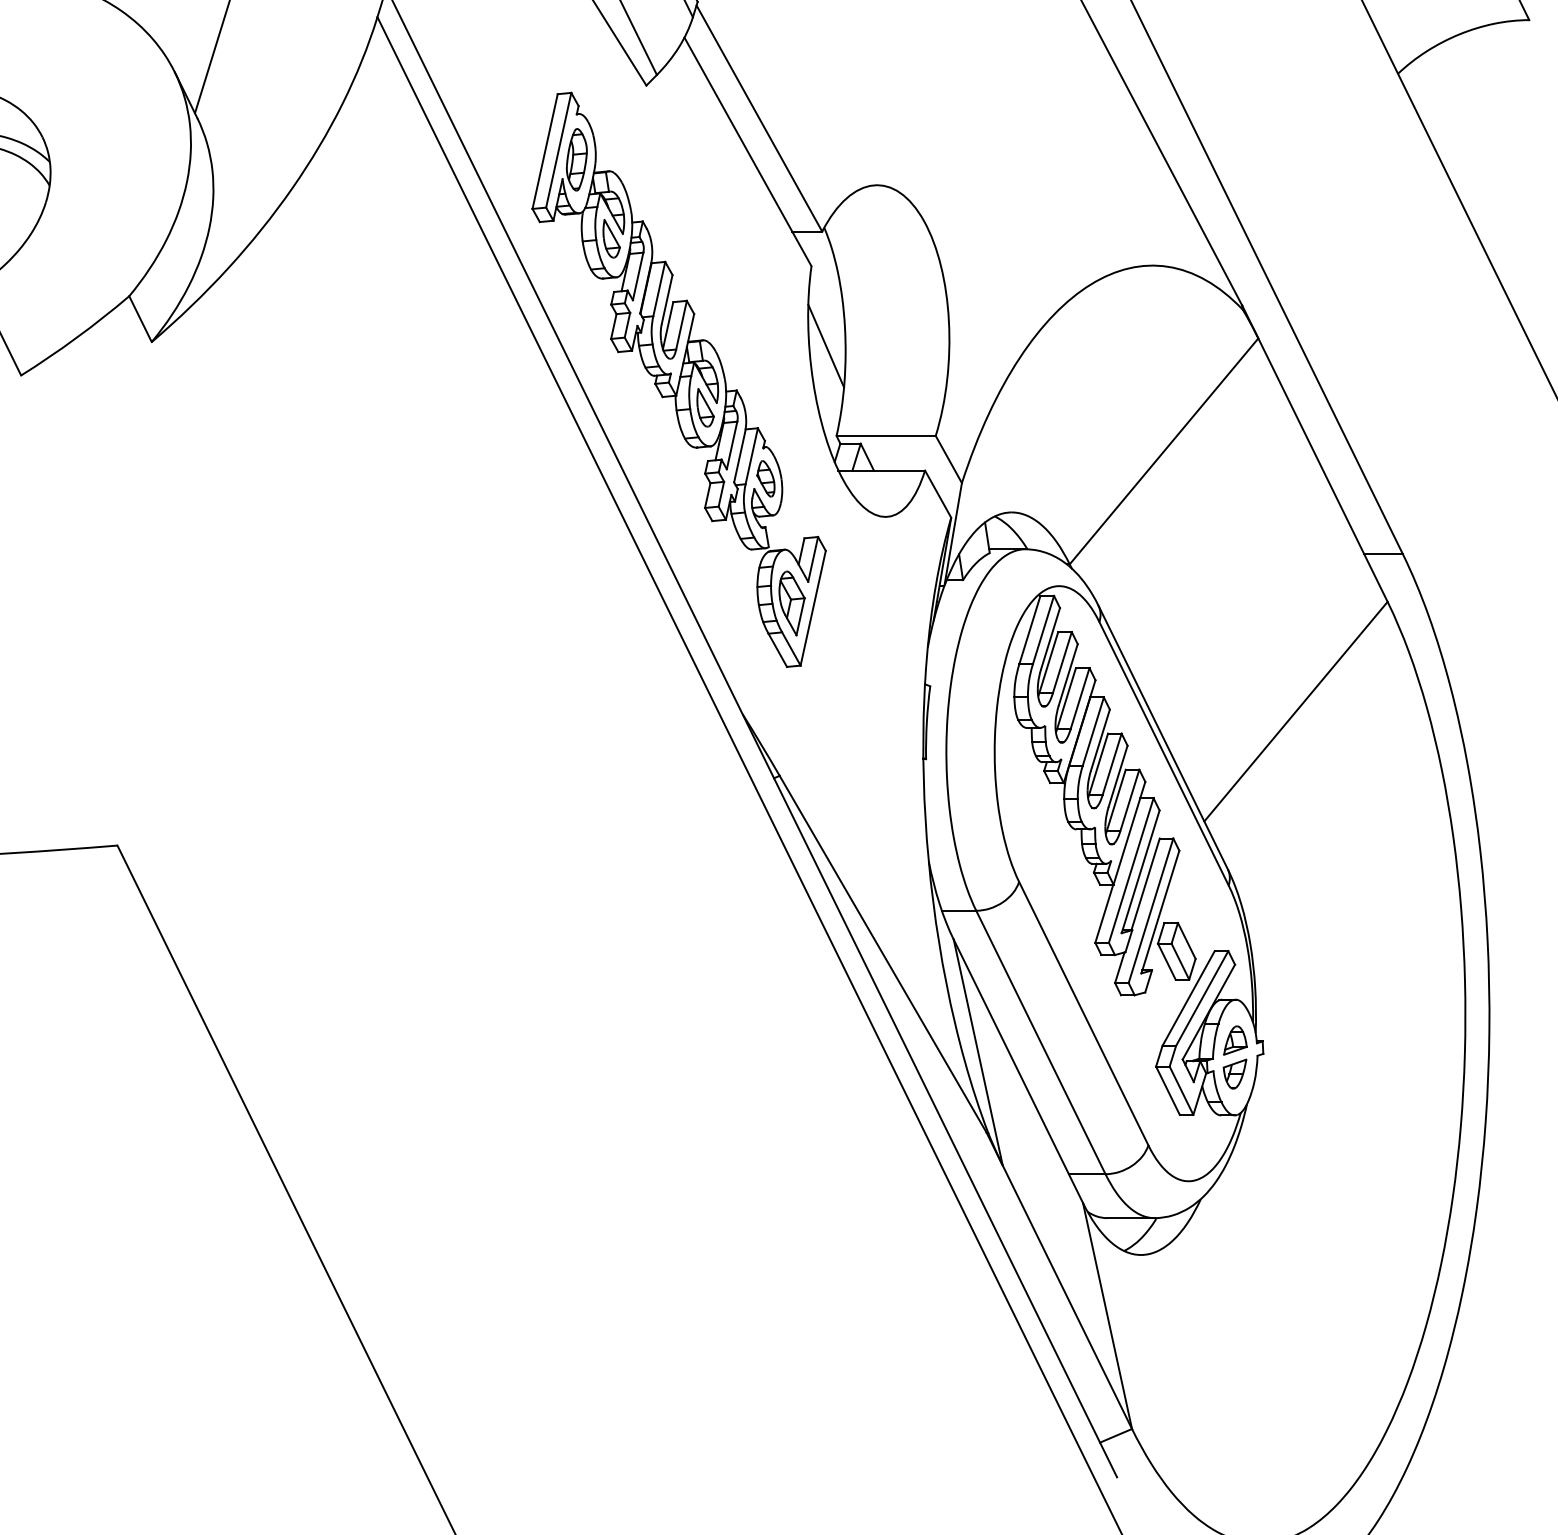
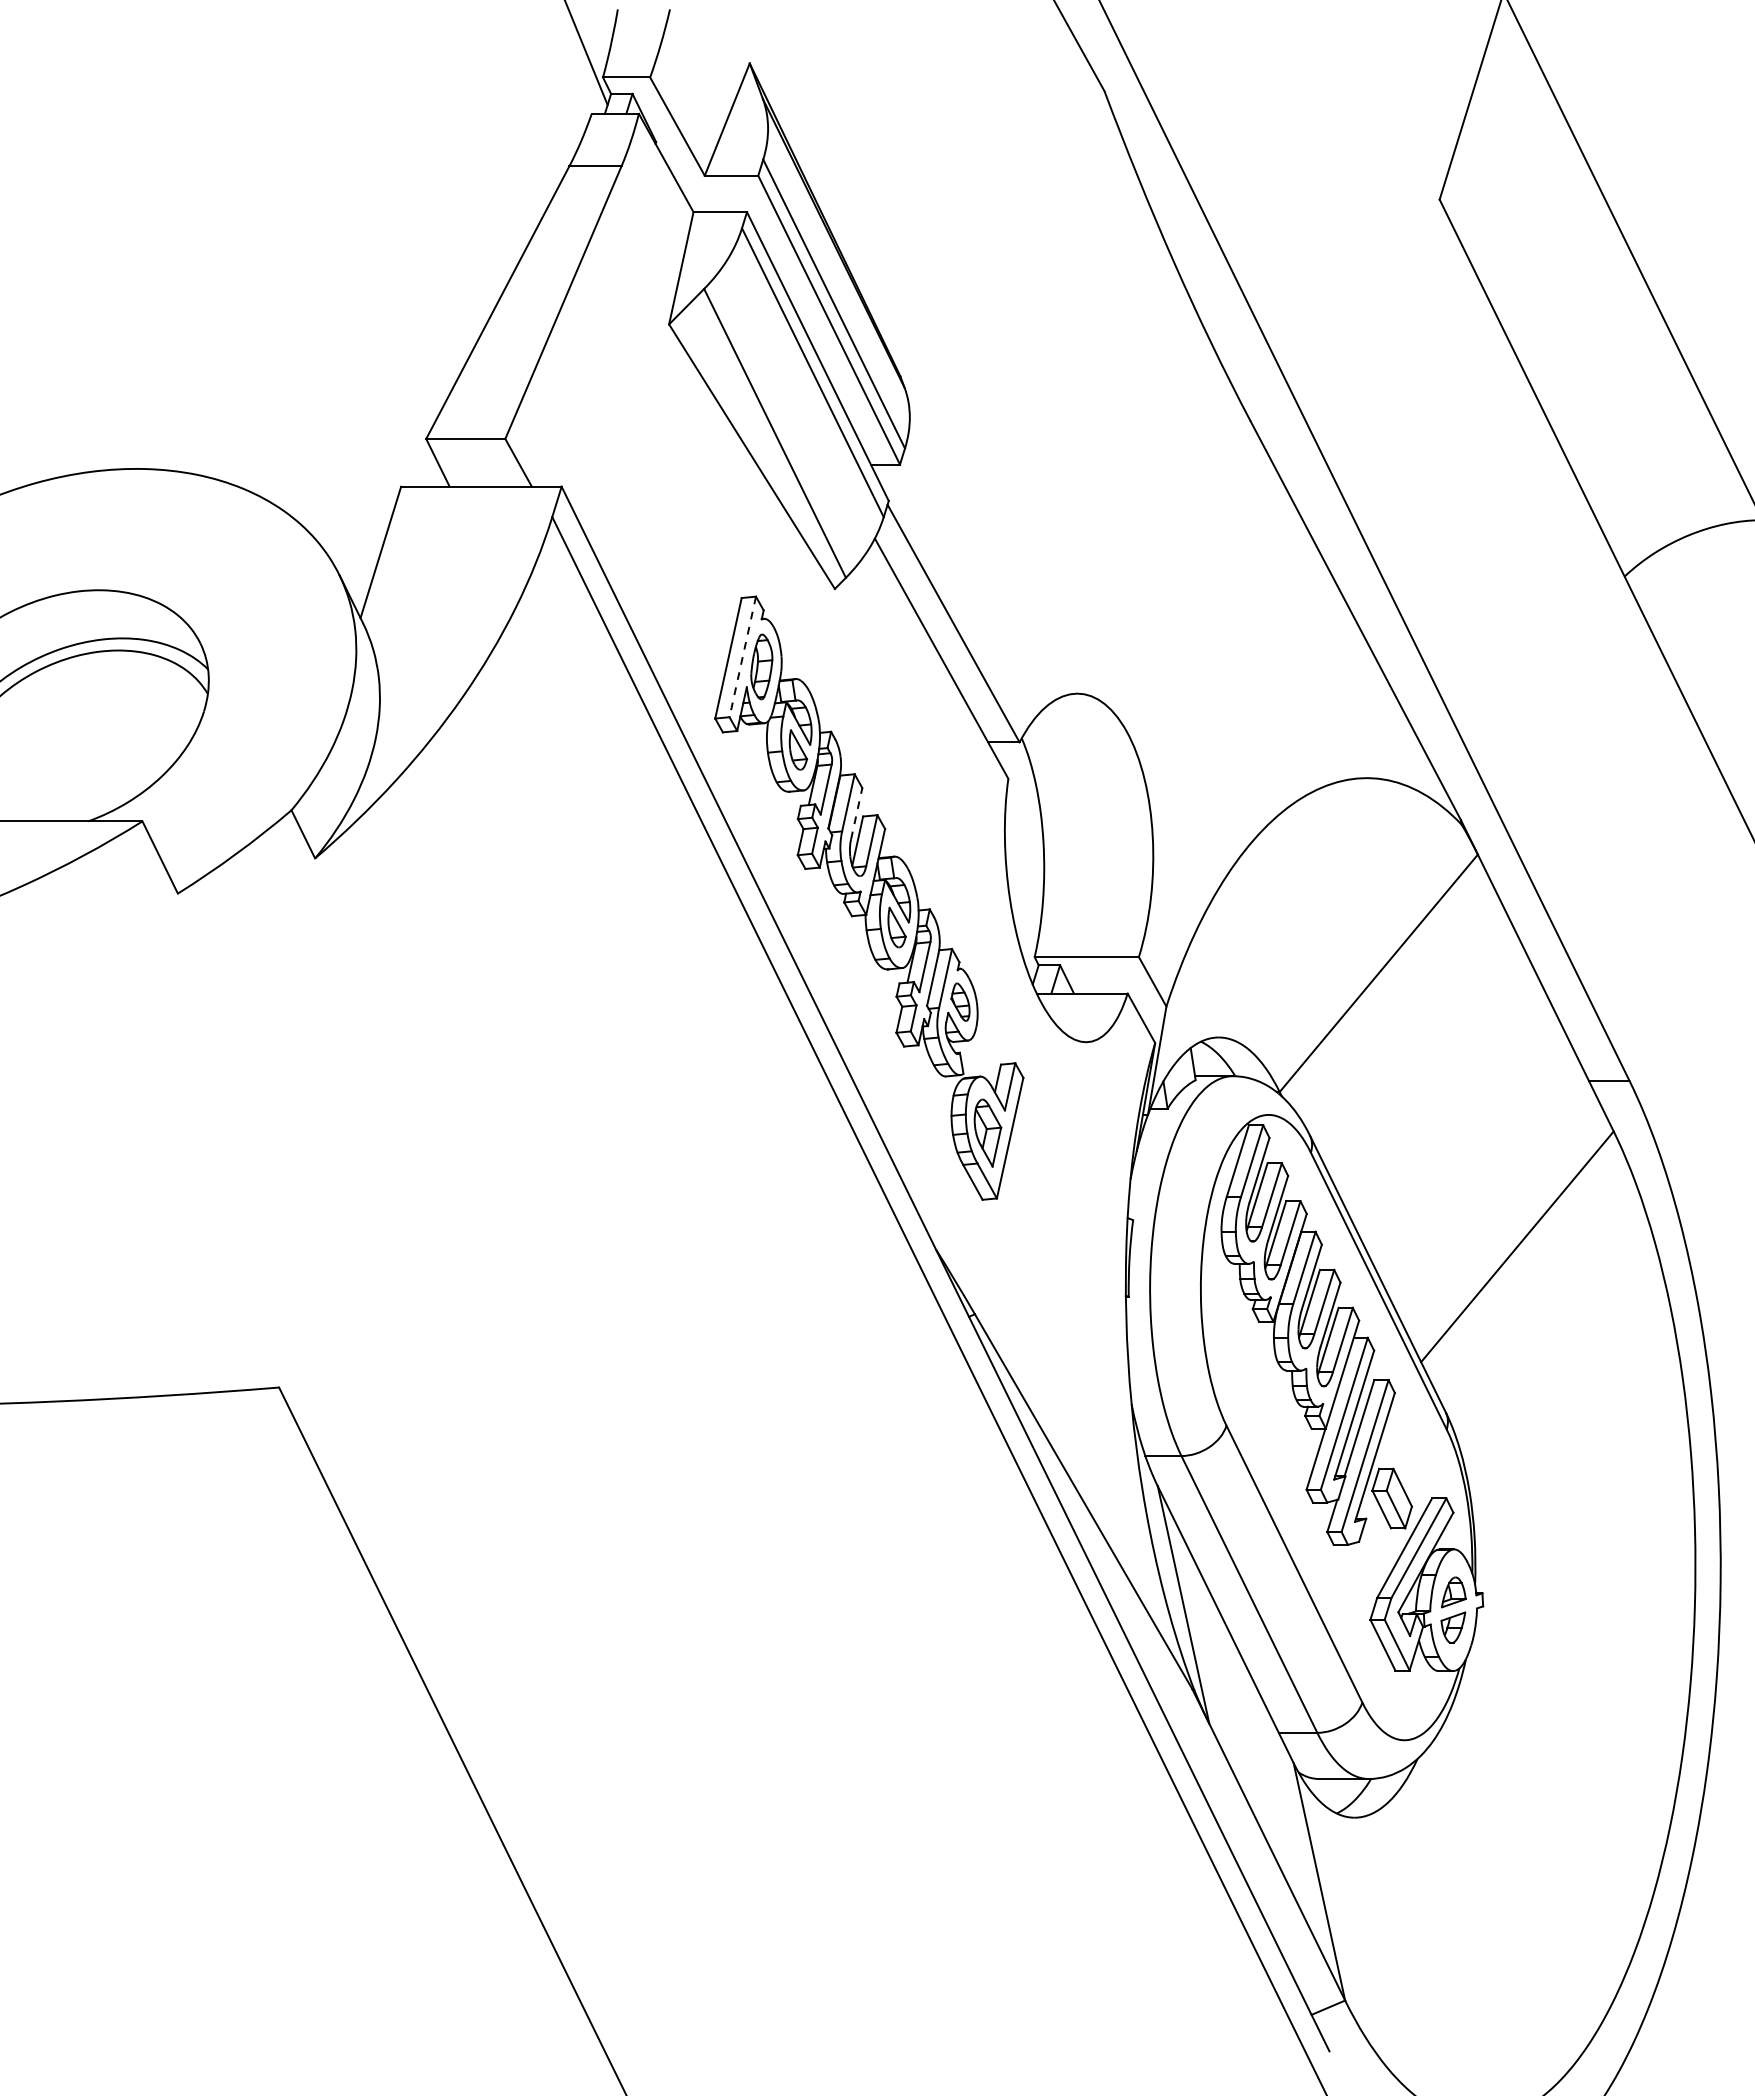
line: (558, 149) -> (742, 656), solid -> dashed
line: (666, 299) -> (856, 813), solid -> dashed
line: (825, 345) -> (1023, 862), removed

